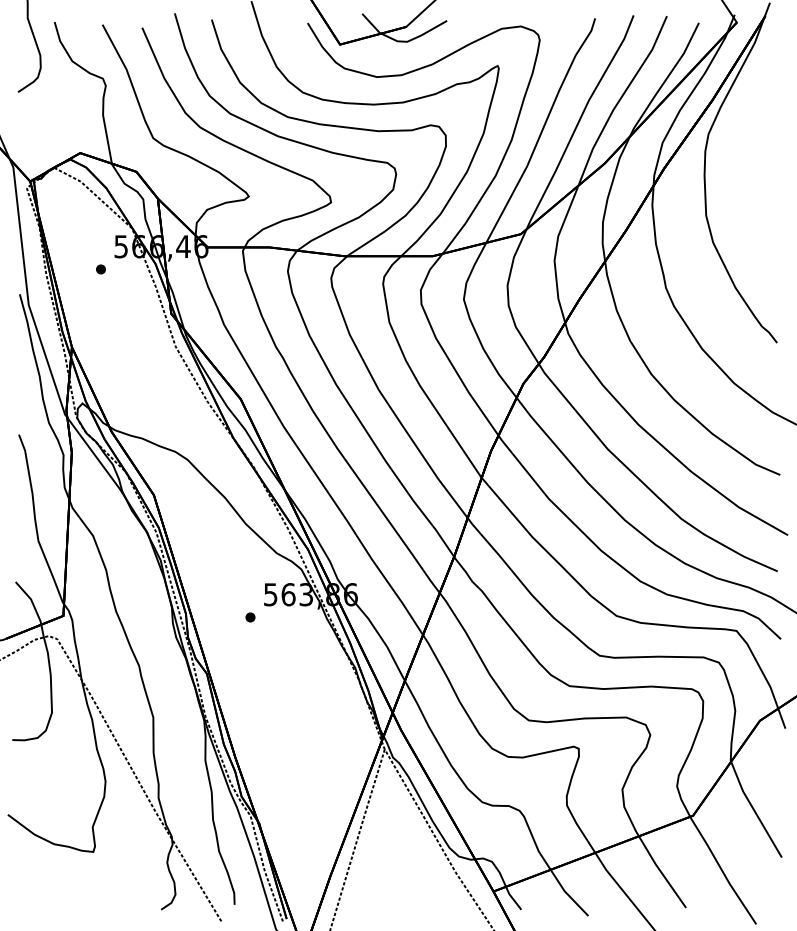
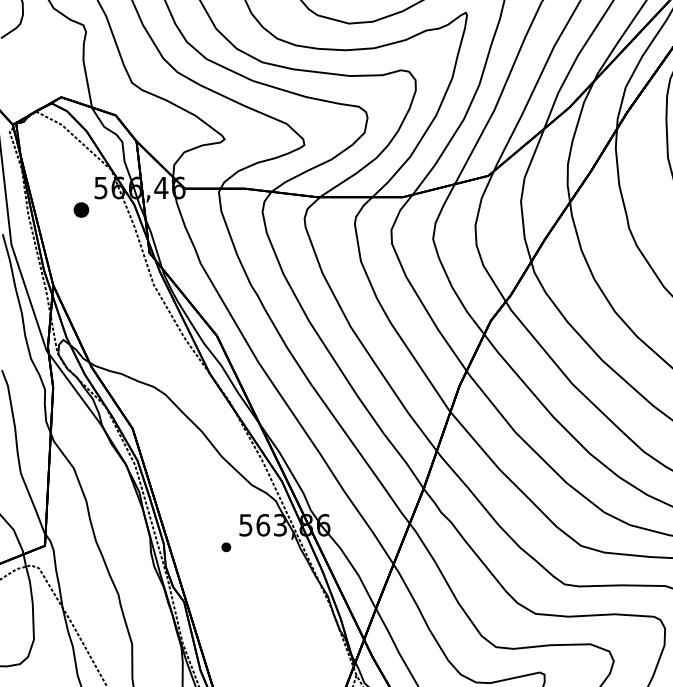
part: (100, 269) -> (80, 210), size x1.6

